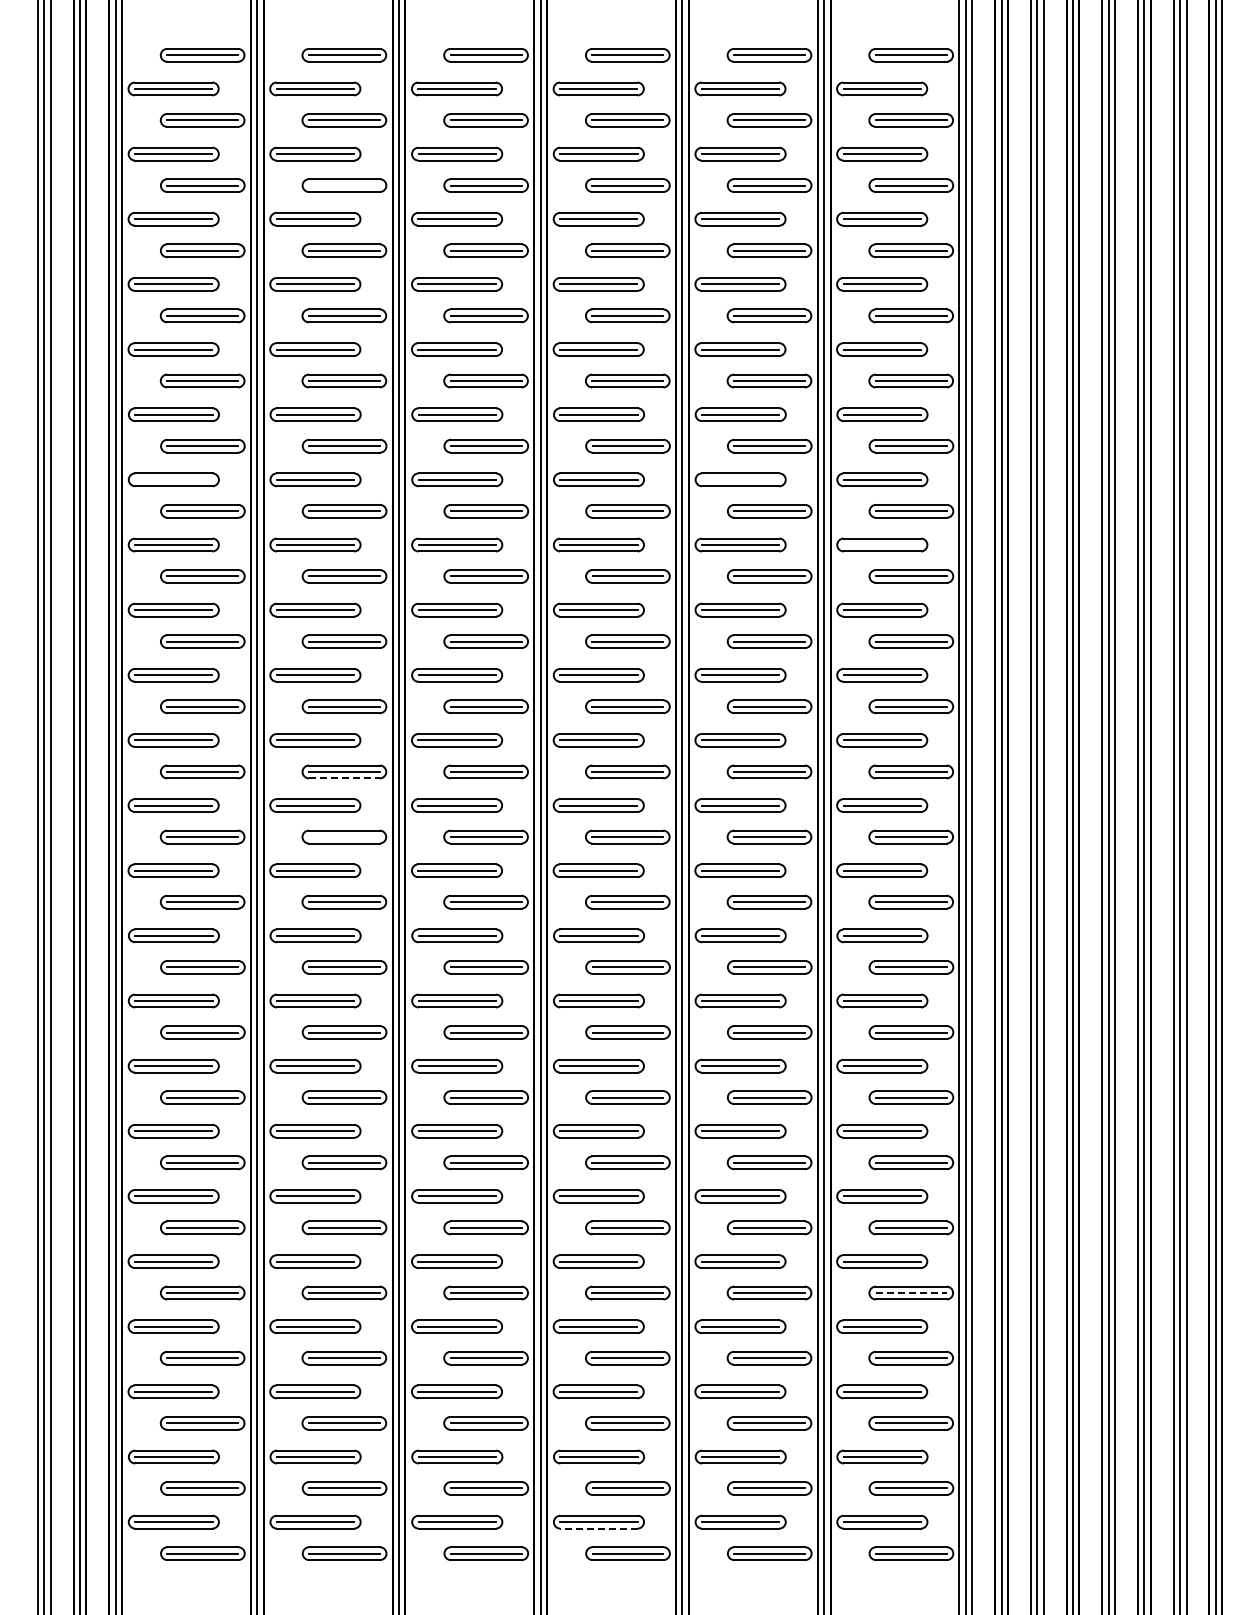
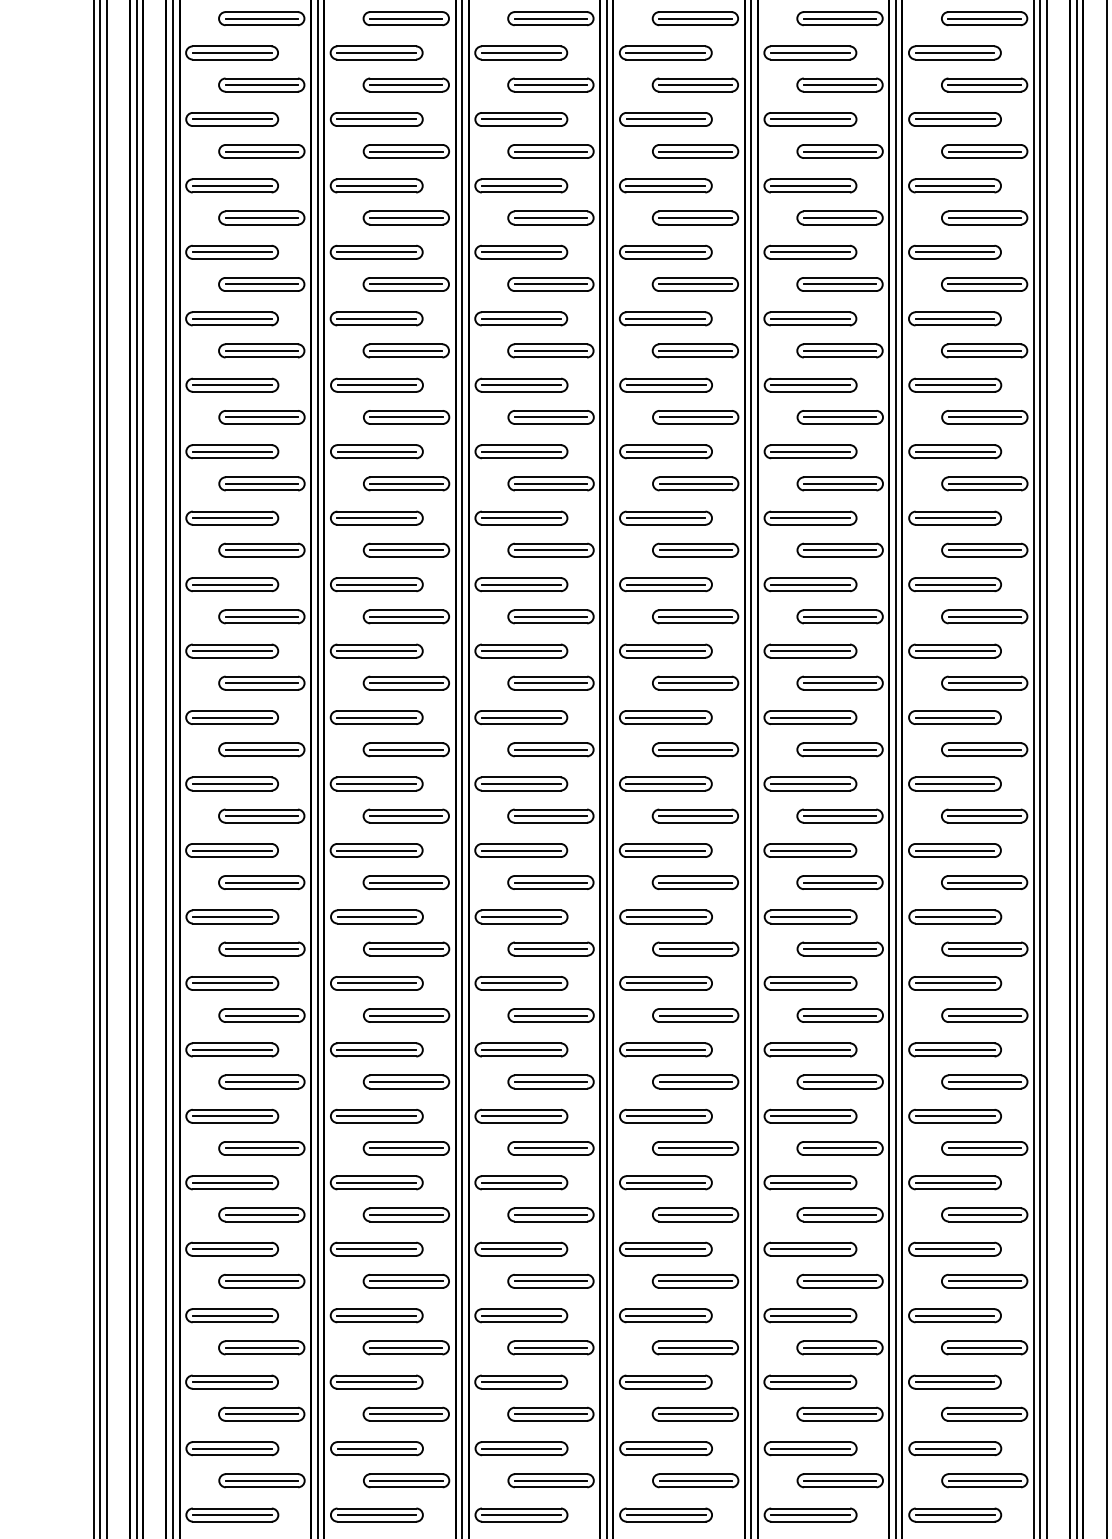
line: (344, 185) -> (406, 151), added
line: (173, 479) -> (231, 451), added
line: (740, 479) -> (810, 451), added
line: (881, 545) -> (954, 518), added
line: (344, 778) -> (406, 756), dashed -> solid
line: (343, 837) -> (405, 816), added
line: (911, 1293) -> (984, 1281), dashed -> solid
line: (598, 1528) -> (665, 1521), dashed -> solid

